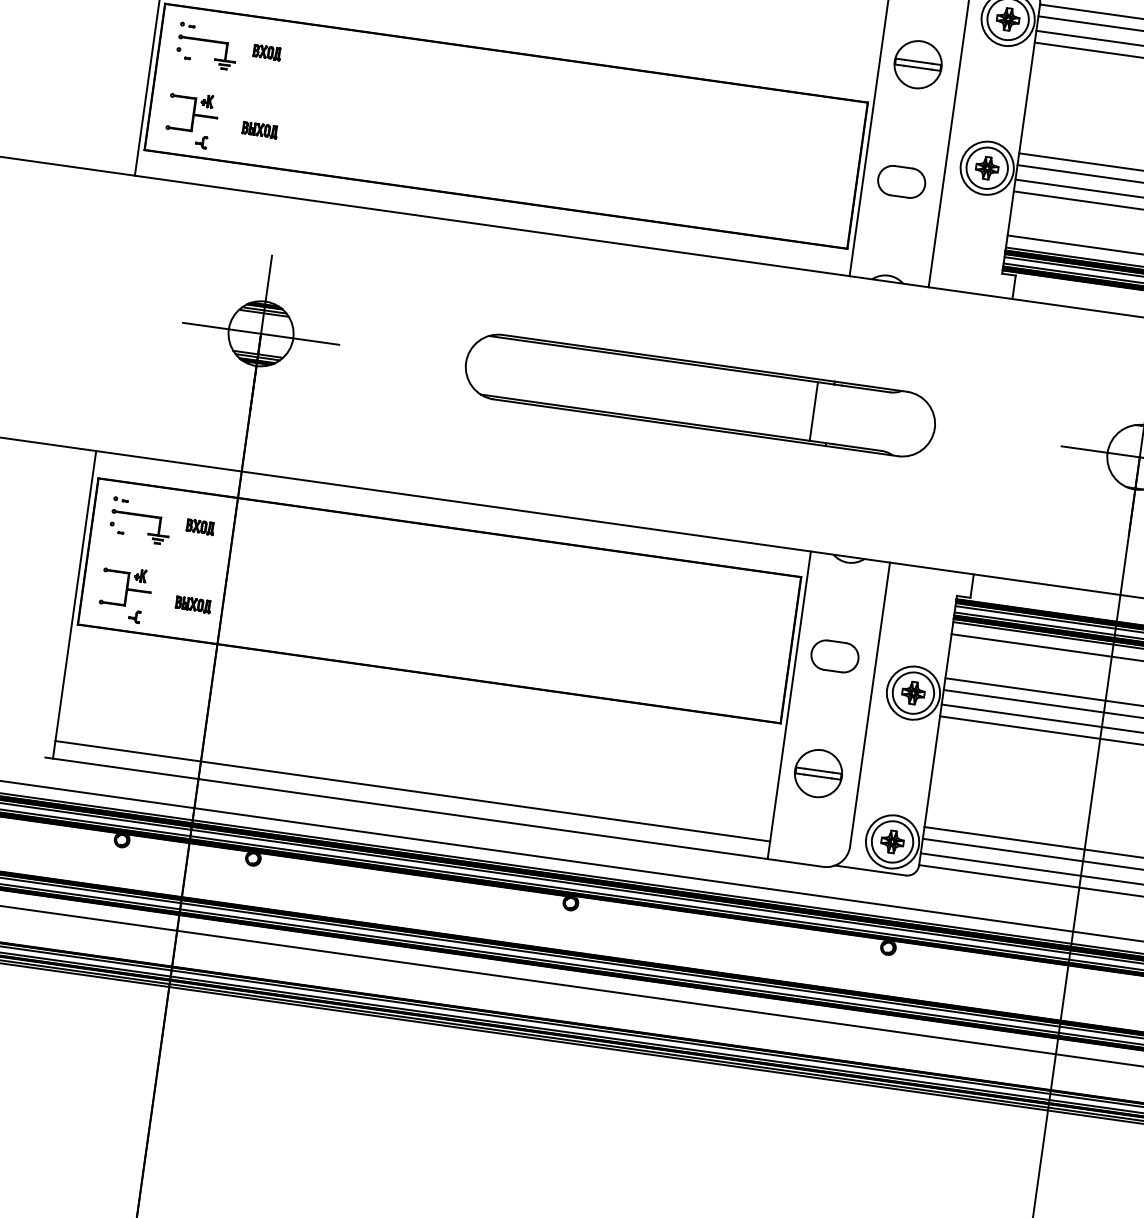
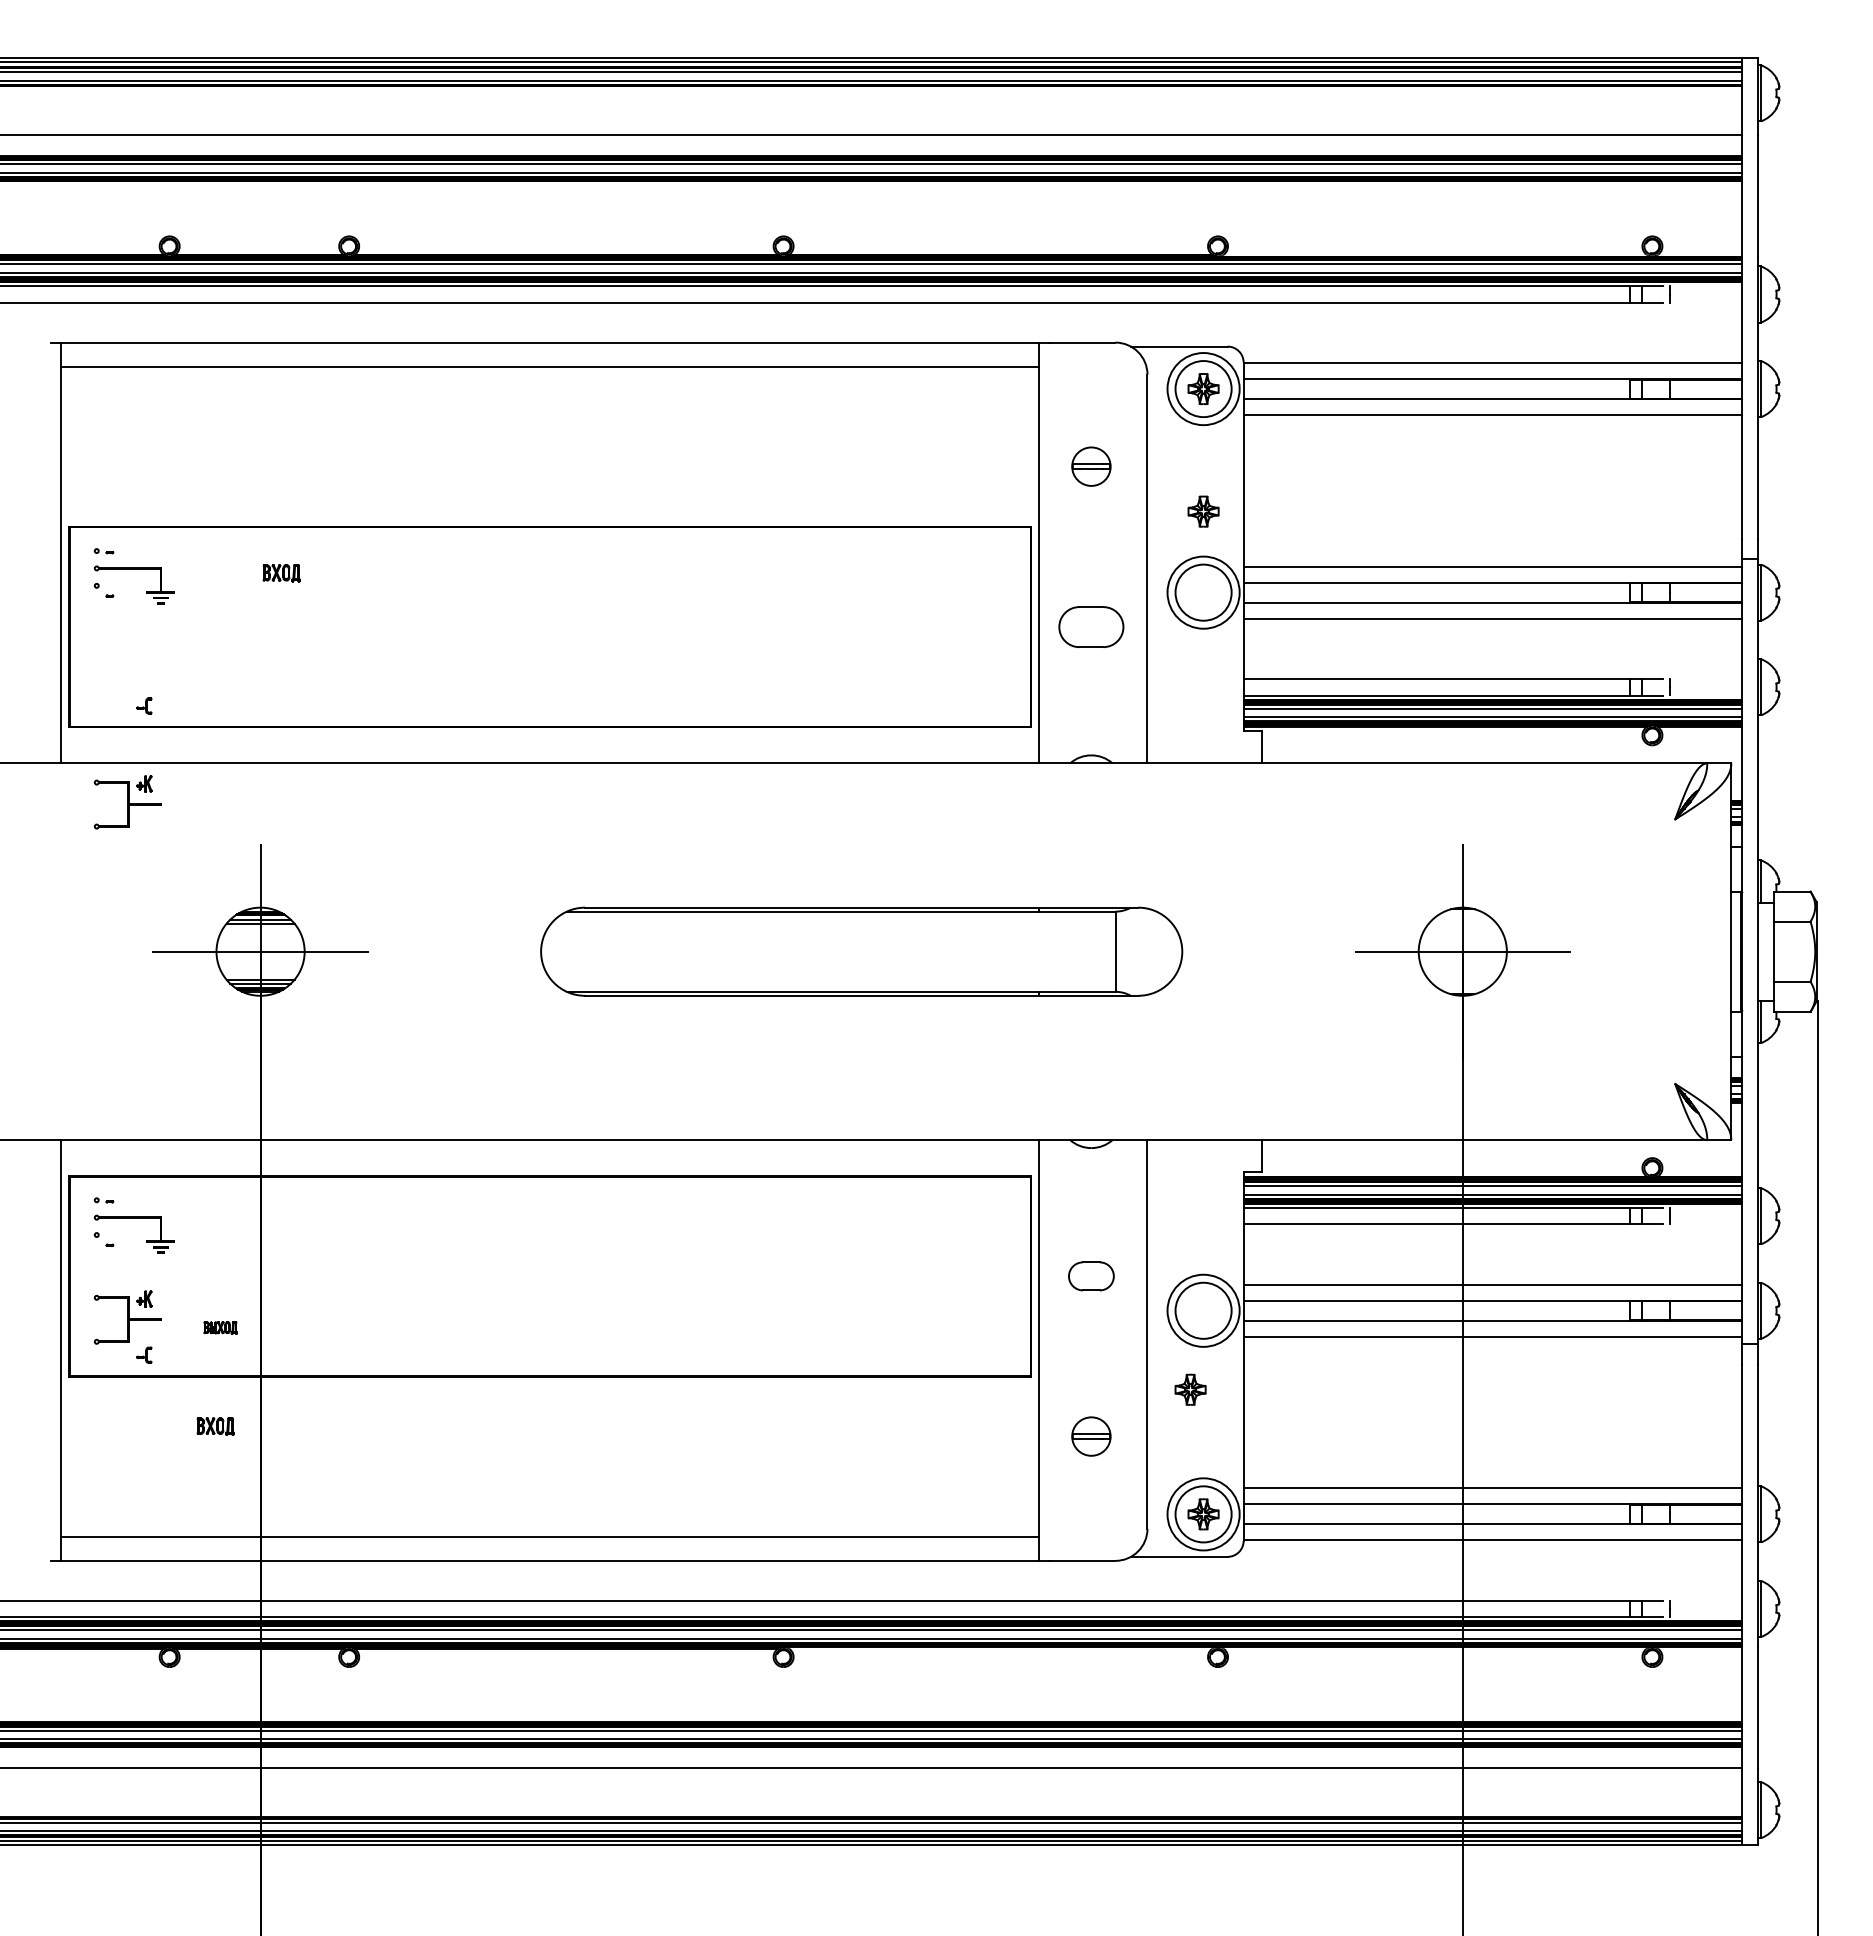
part: (266, 52) -> (281, 573), moved
part: (918, 64) -> (1091, 466), size x0.6
part: (192, 113) -> (127, 802), moved
part: (259, 130) -> (220, 678), removed
part: (987, 168) -> (1203, 511), moved
line: (813, 411) -> (1115, 951), moved
part: (200, 527) -> (215, 1426), moved
part: (193, 604) -> (220, 1327), size x0.7
part: (835, 656) -> (1091, 1276), size x0.7
part: (913, 692) -> (1190, 1389), moved
part: (818, 773) -> (1091, 1436), size x0.6

